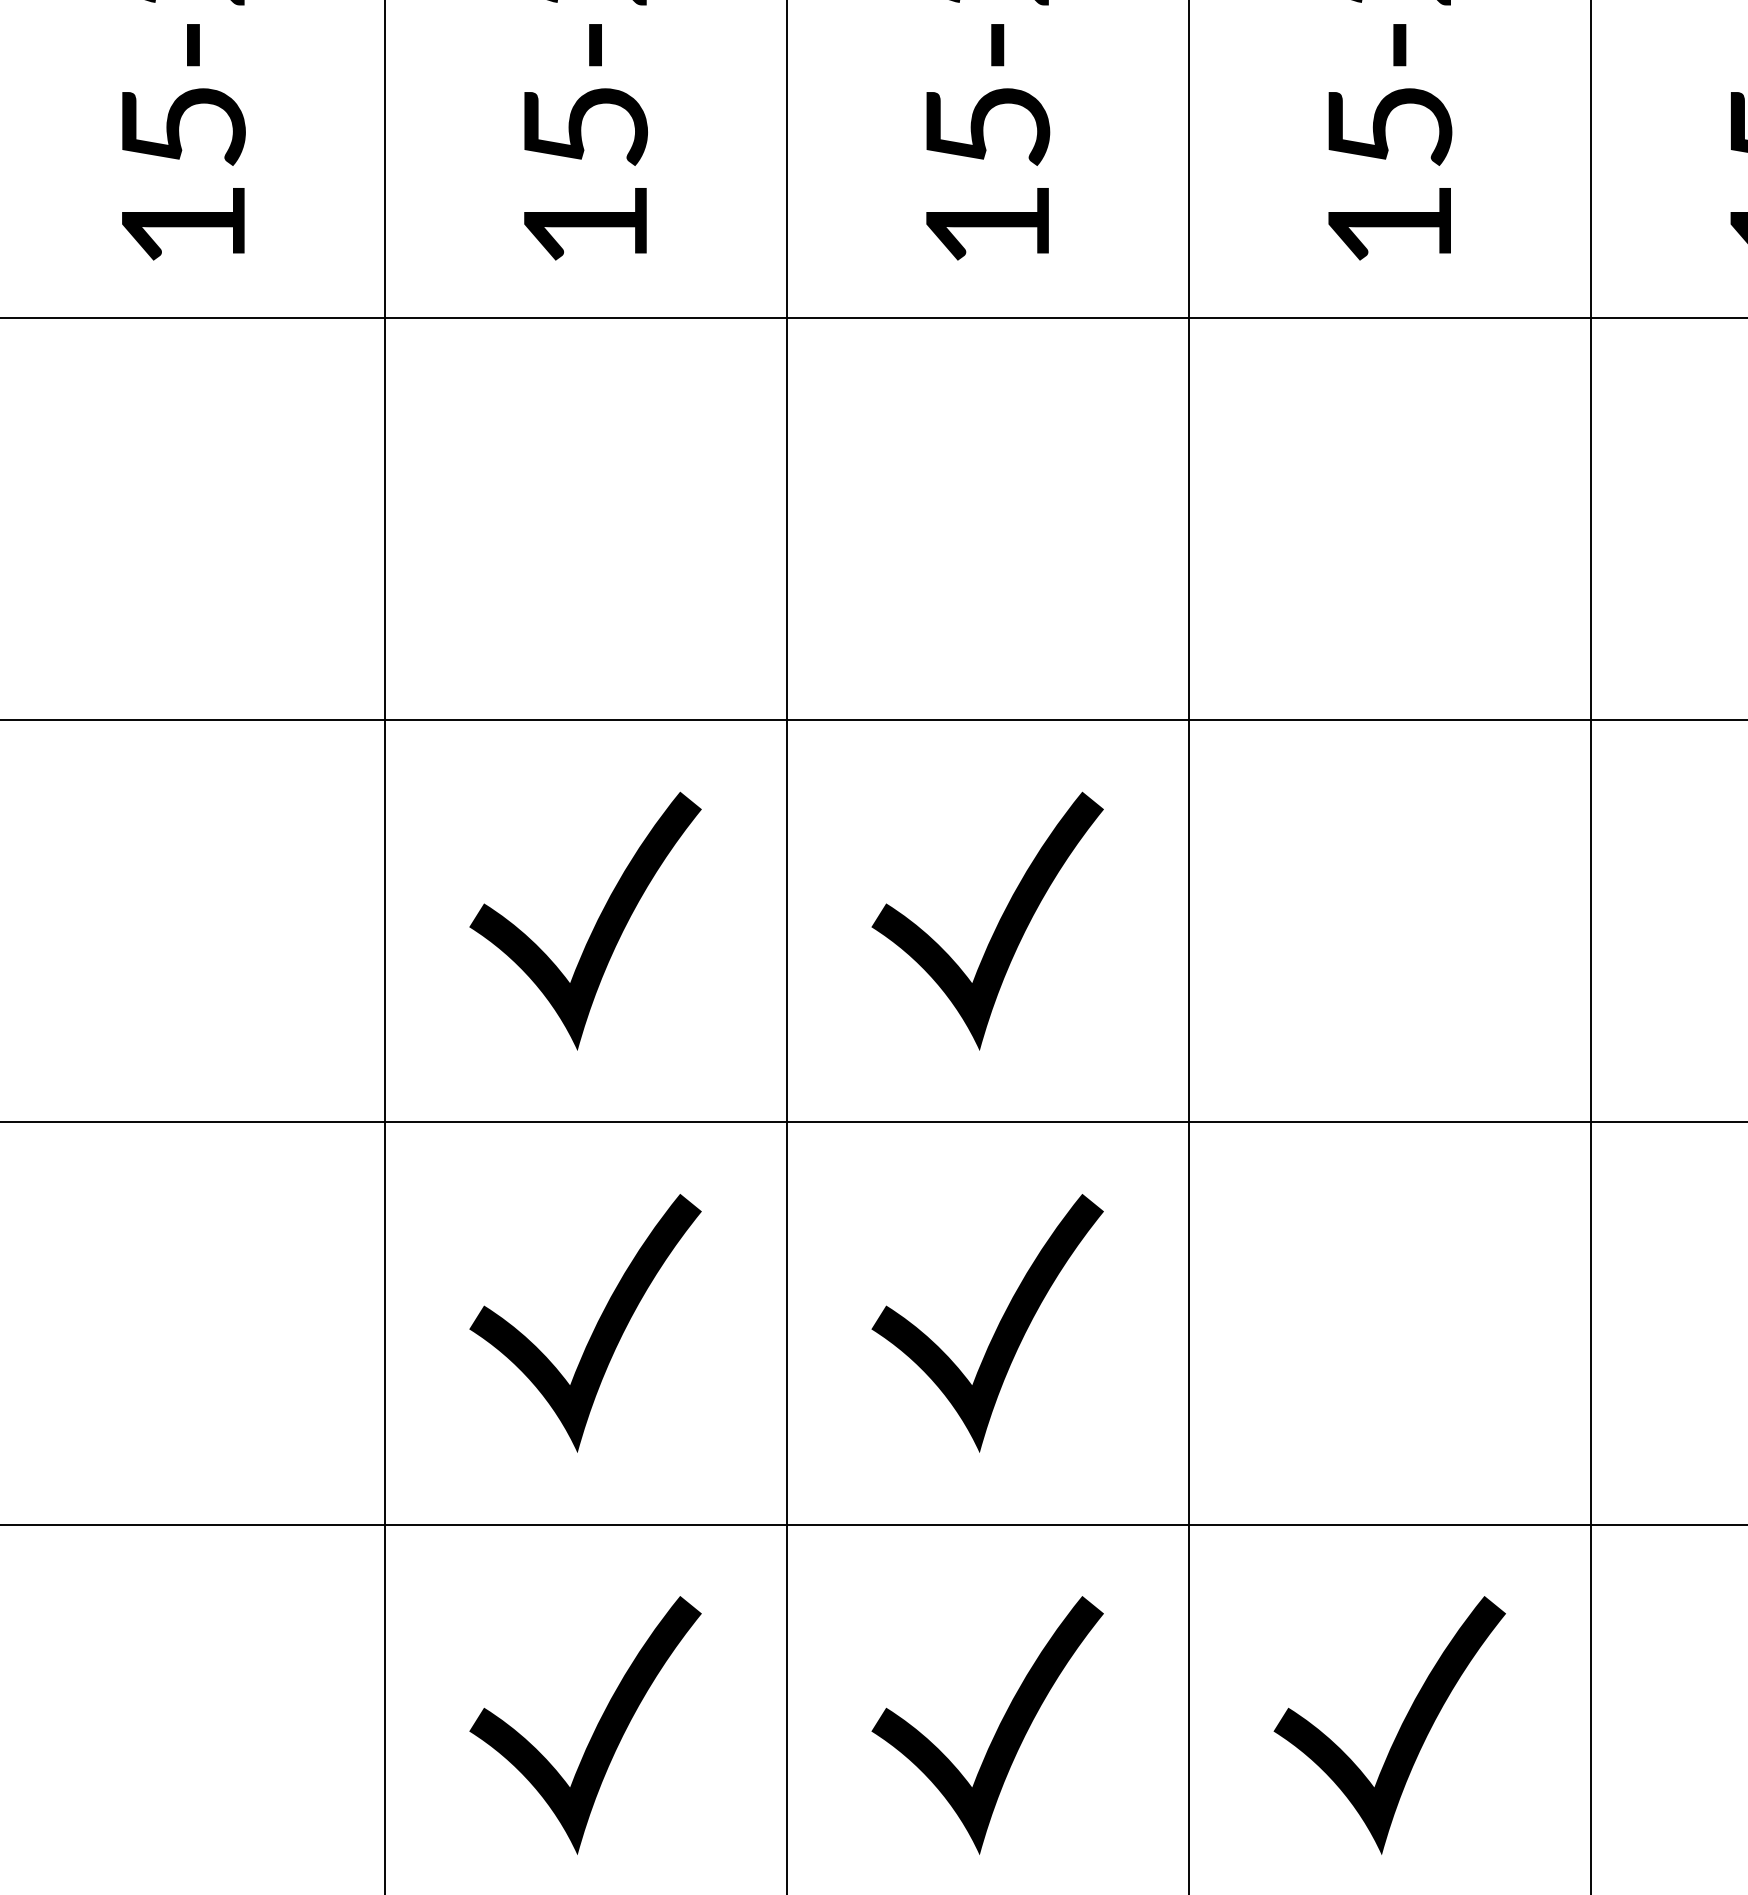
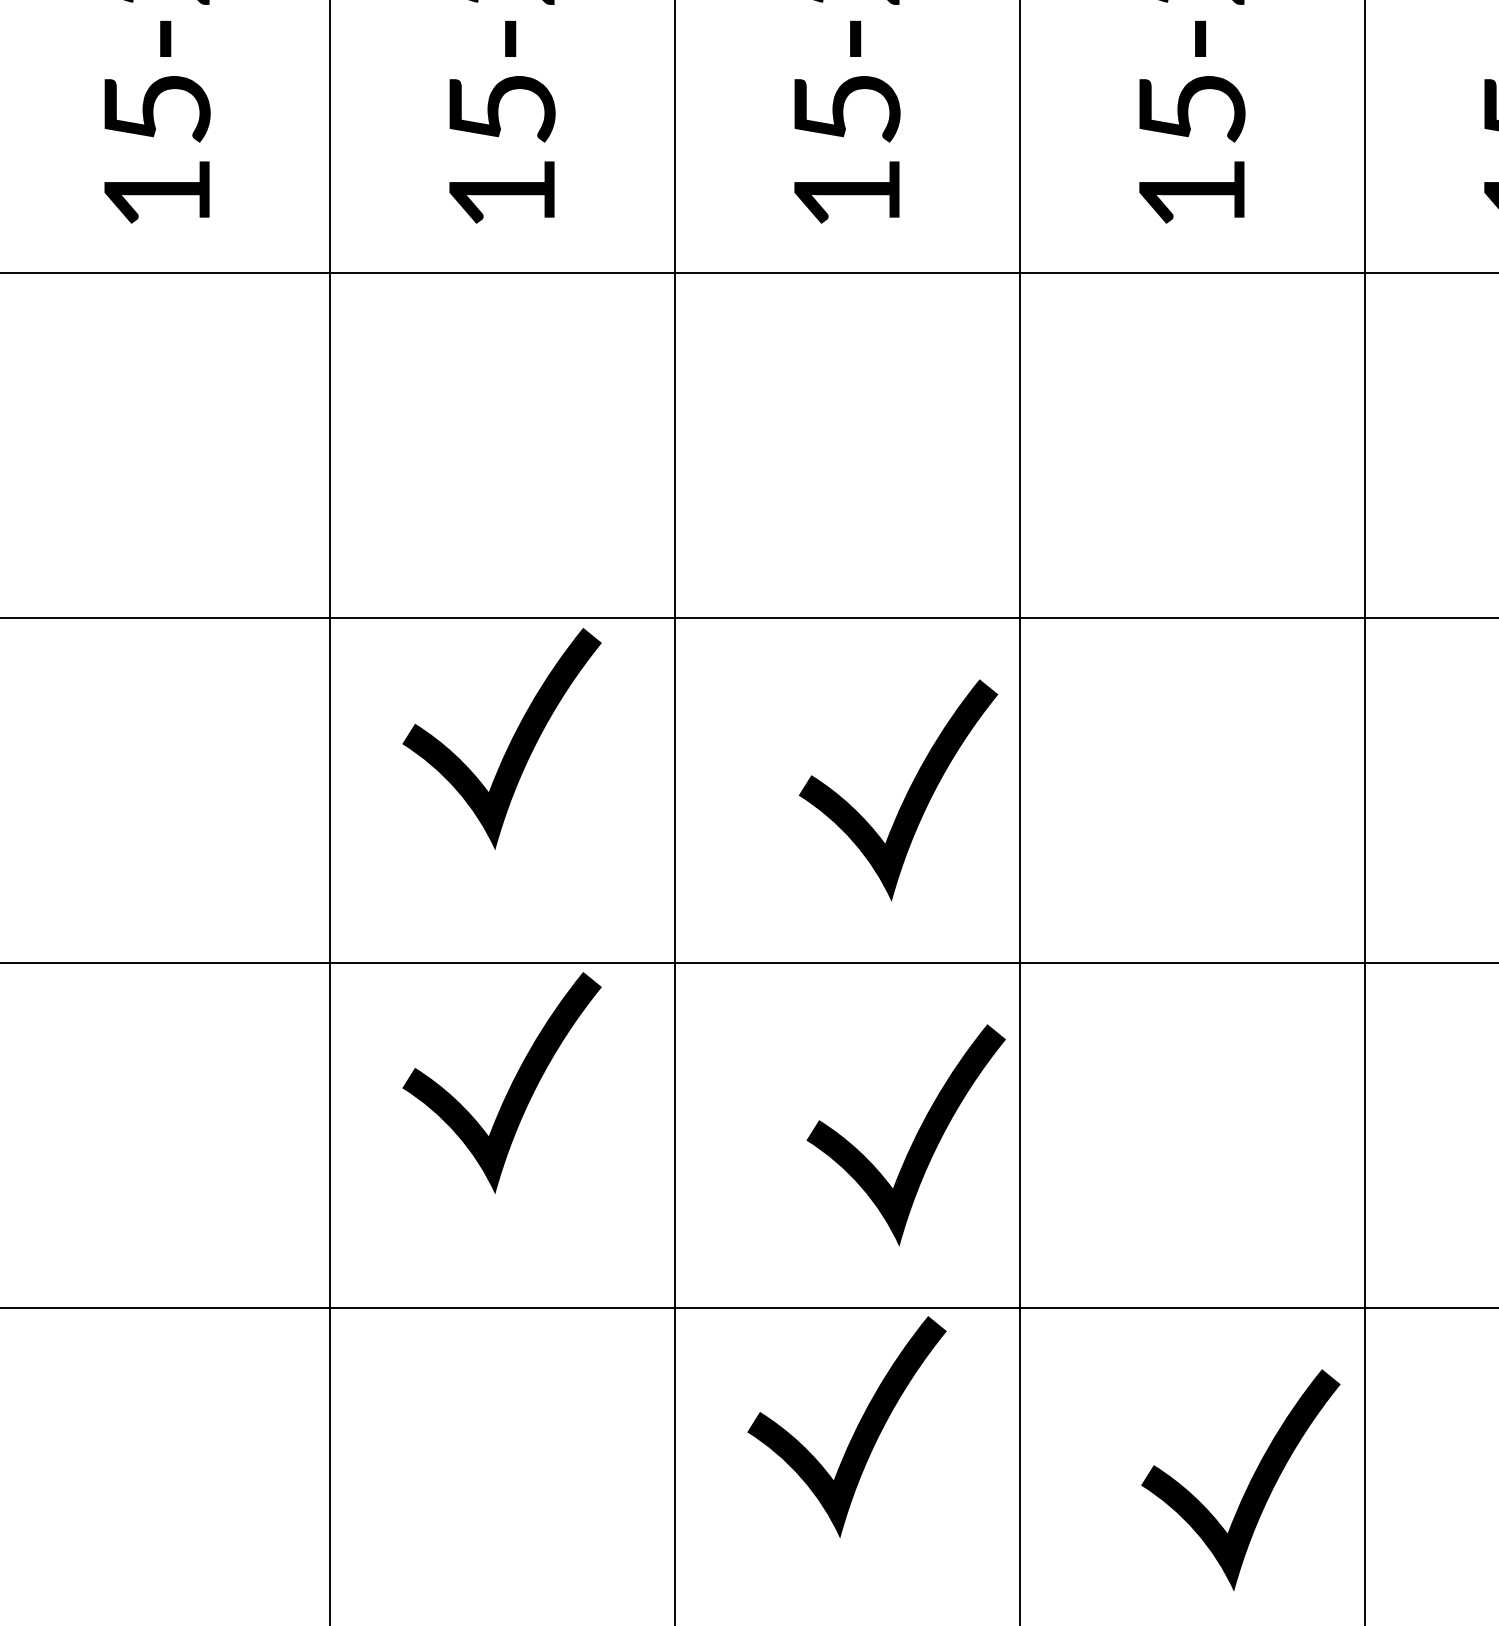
part: (595, 924) -> (510, 741), moved
part: (997, 924) -> (906, 793), moved
part: (594, 1328) -> (509, 1087), moved
part: (996, 1328) -> (913, 1139), moved
fill: (585, 1725) -> (502, 1480), removed
part: (996, 1730) -> (854, 1431), moved
part: (1398, 1730) -> (1248, 1484), moved

